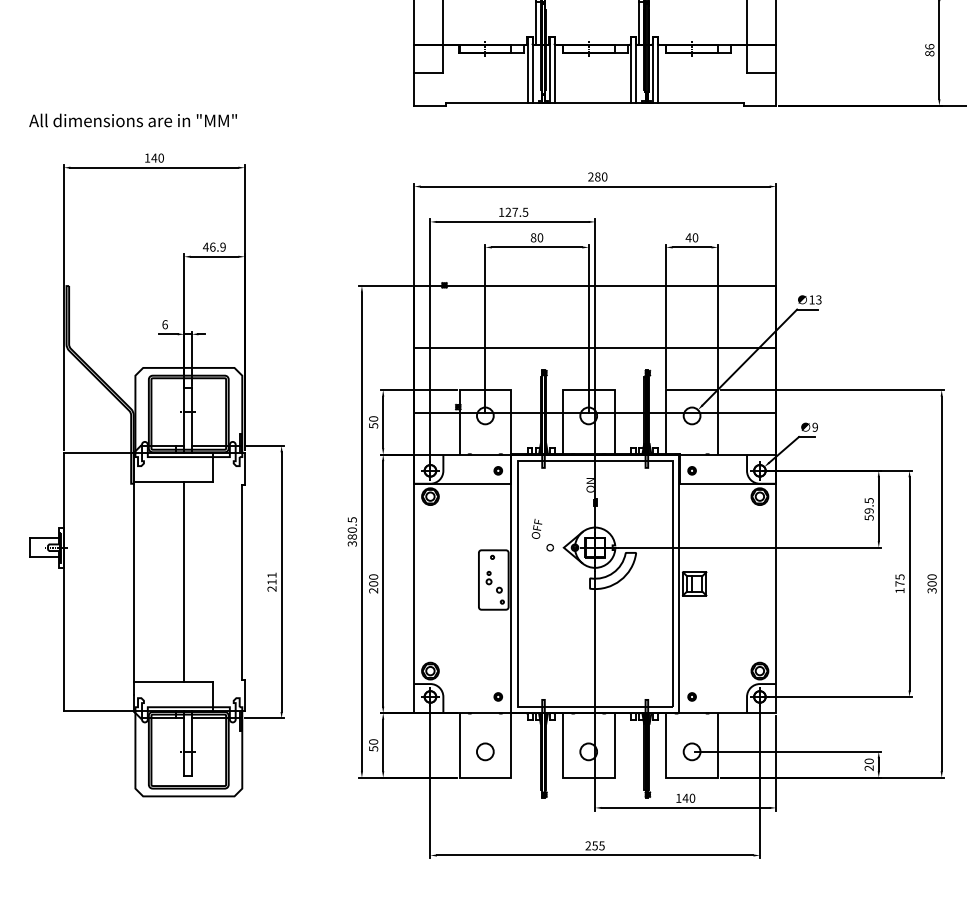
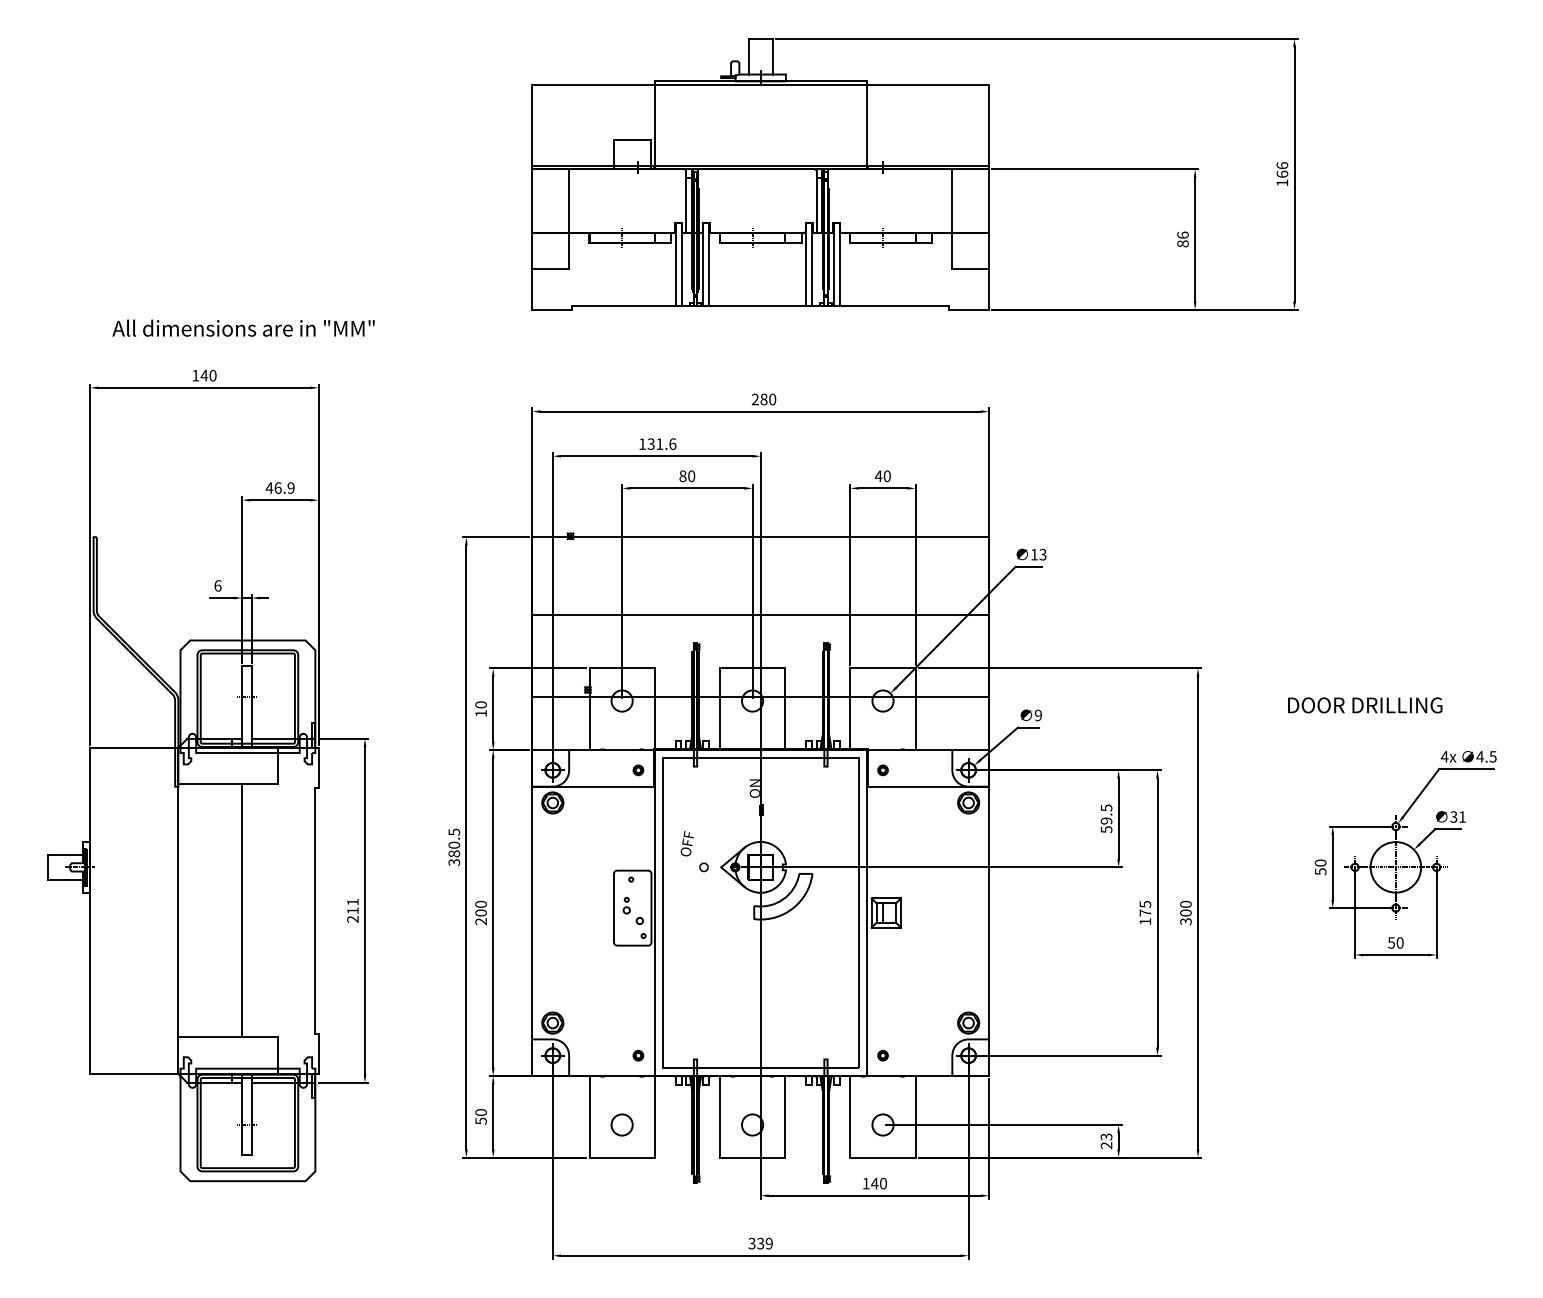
text: (133, 119) -> (243, 327), moved
text: (516, 211) -> (661, 443), 127.5 -> 131.6
text: (373, 425) -> (480, 713), 50 -> 10
text: (869, 760) -> (1106, 1136), 20 -> 23
text: (595, 845) -> (760, 1243), 255 -> 339

